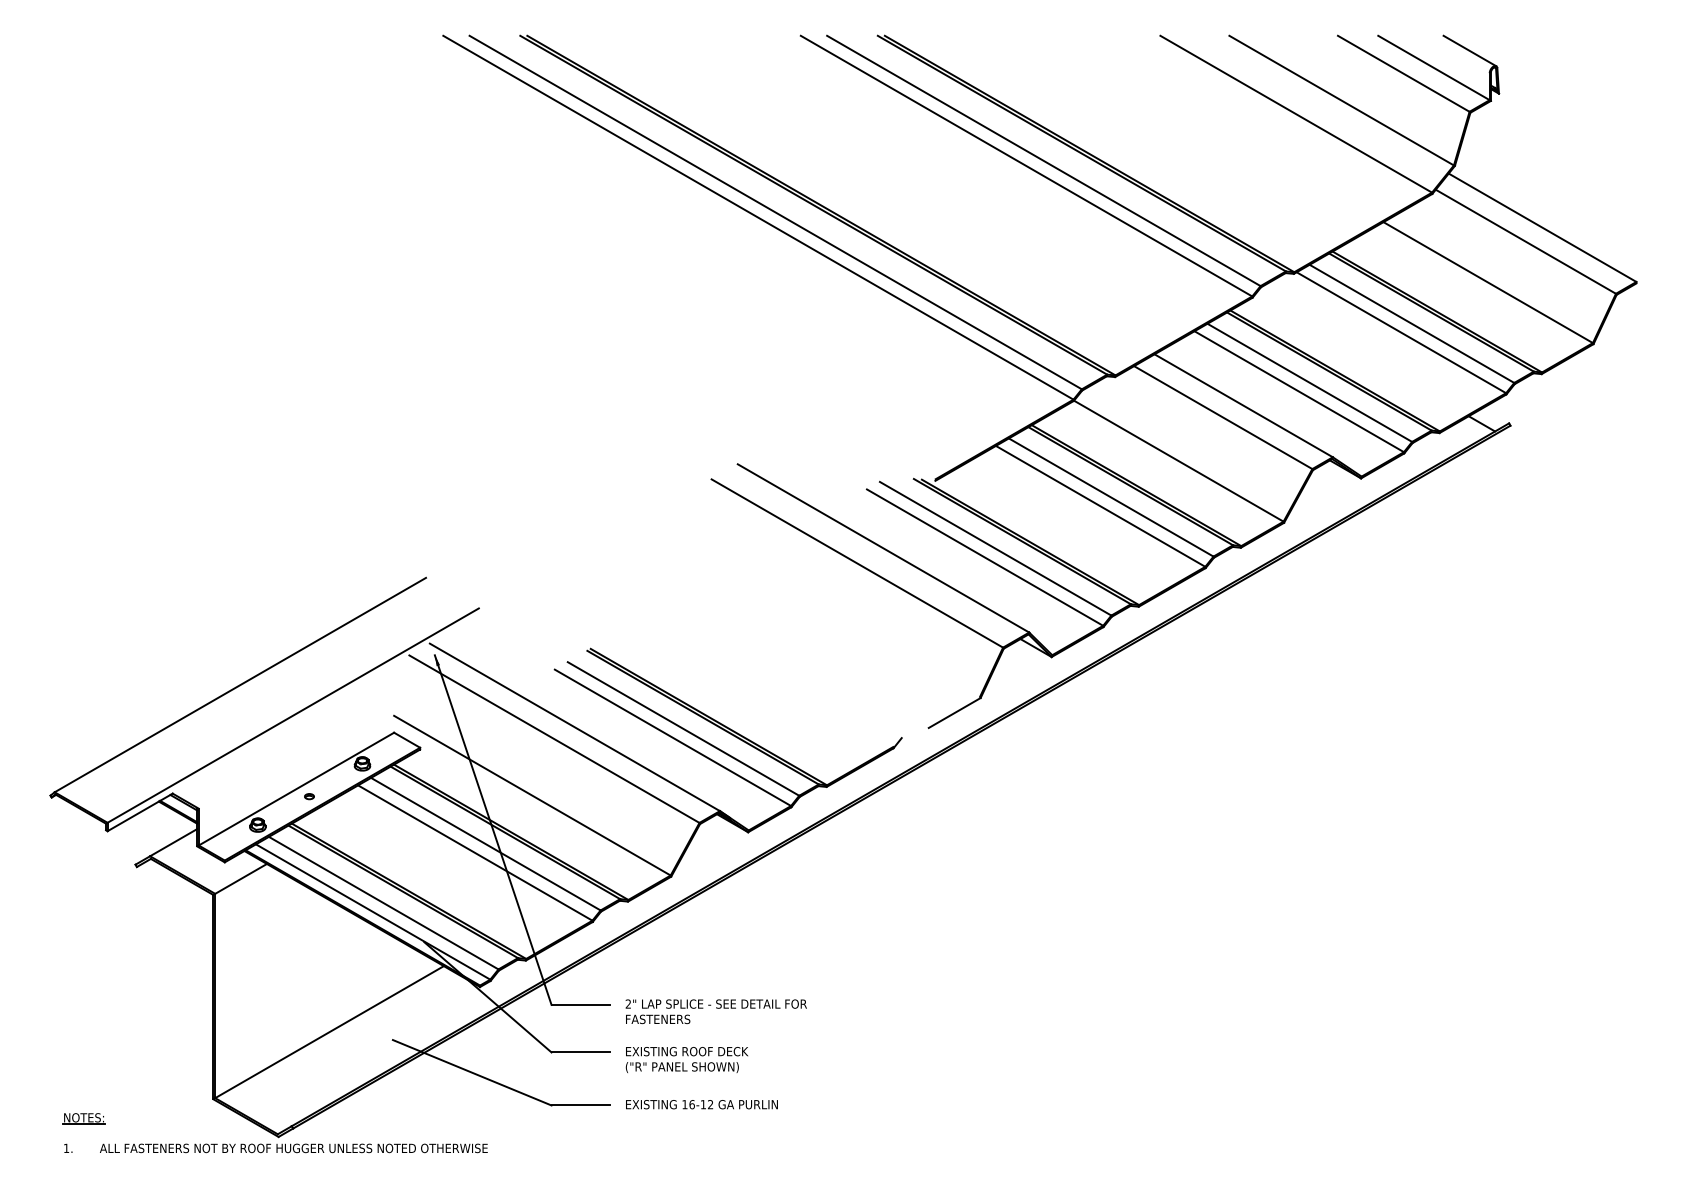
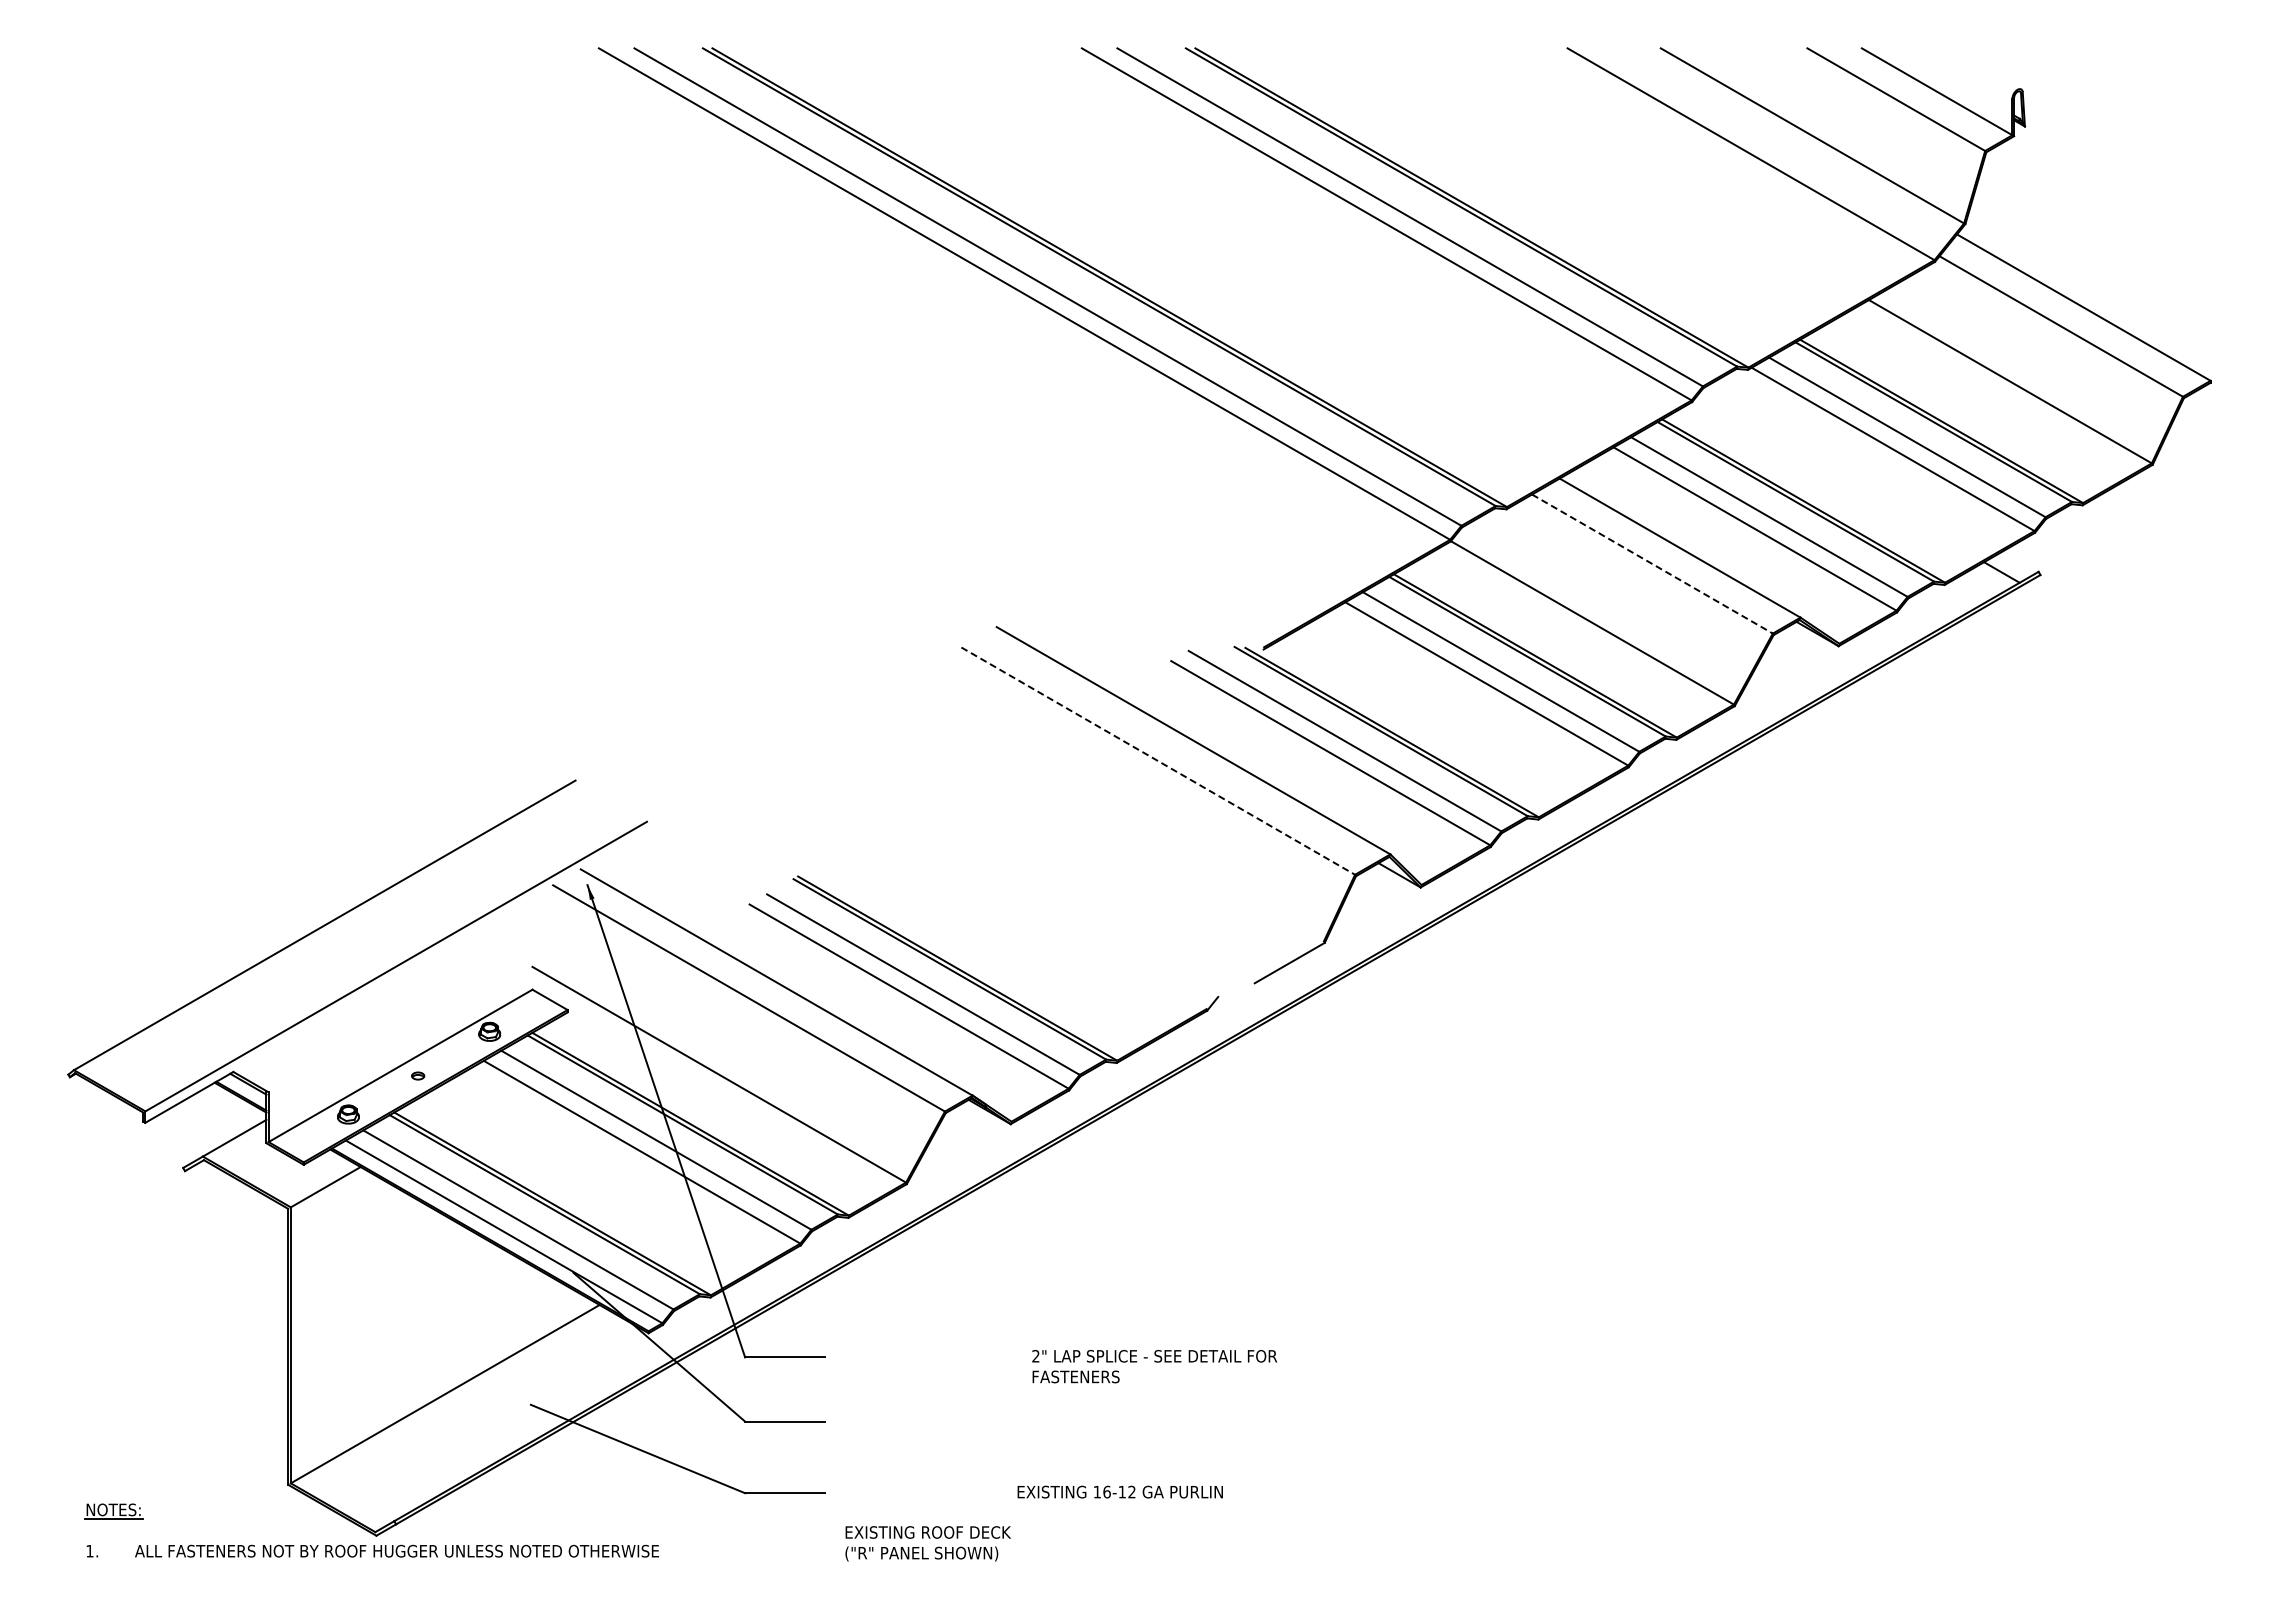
line: (1469, 50) -> (1985, 68), removed
line: (1223, 417) -> (1652, 564), solid -> dashed
line: (857, 563) -> (1158, 761), solid -> dashed
text: (716, 1011) -> (1154, 1366), moved
text: (686, 1059) -> (927, 1543), moved
text: (701, 1104) -> (1119, 1491), moved

